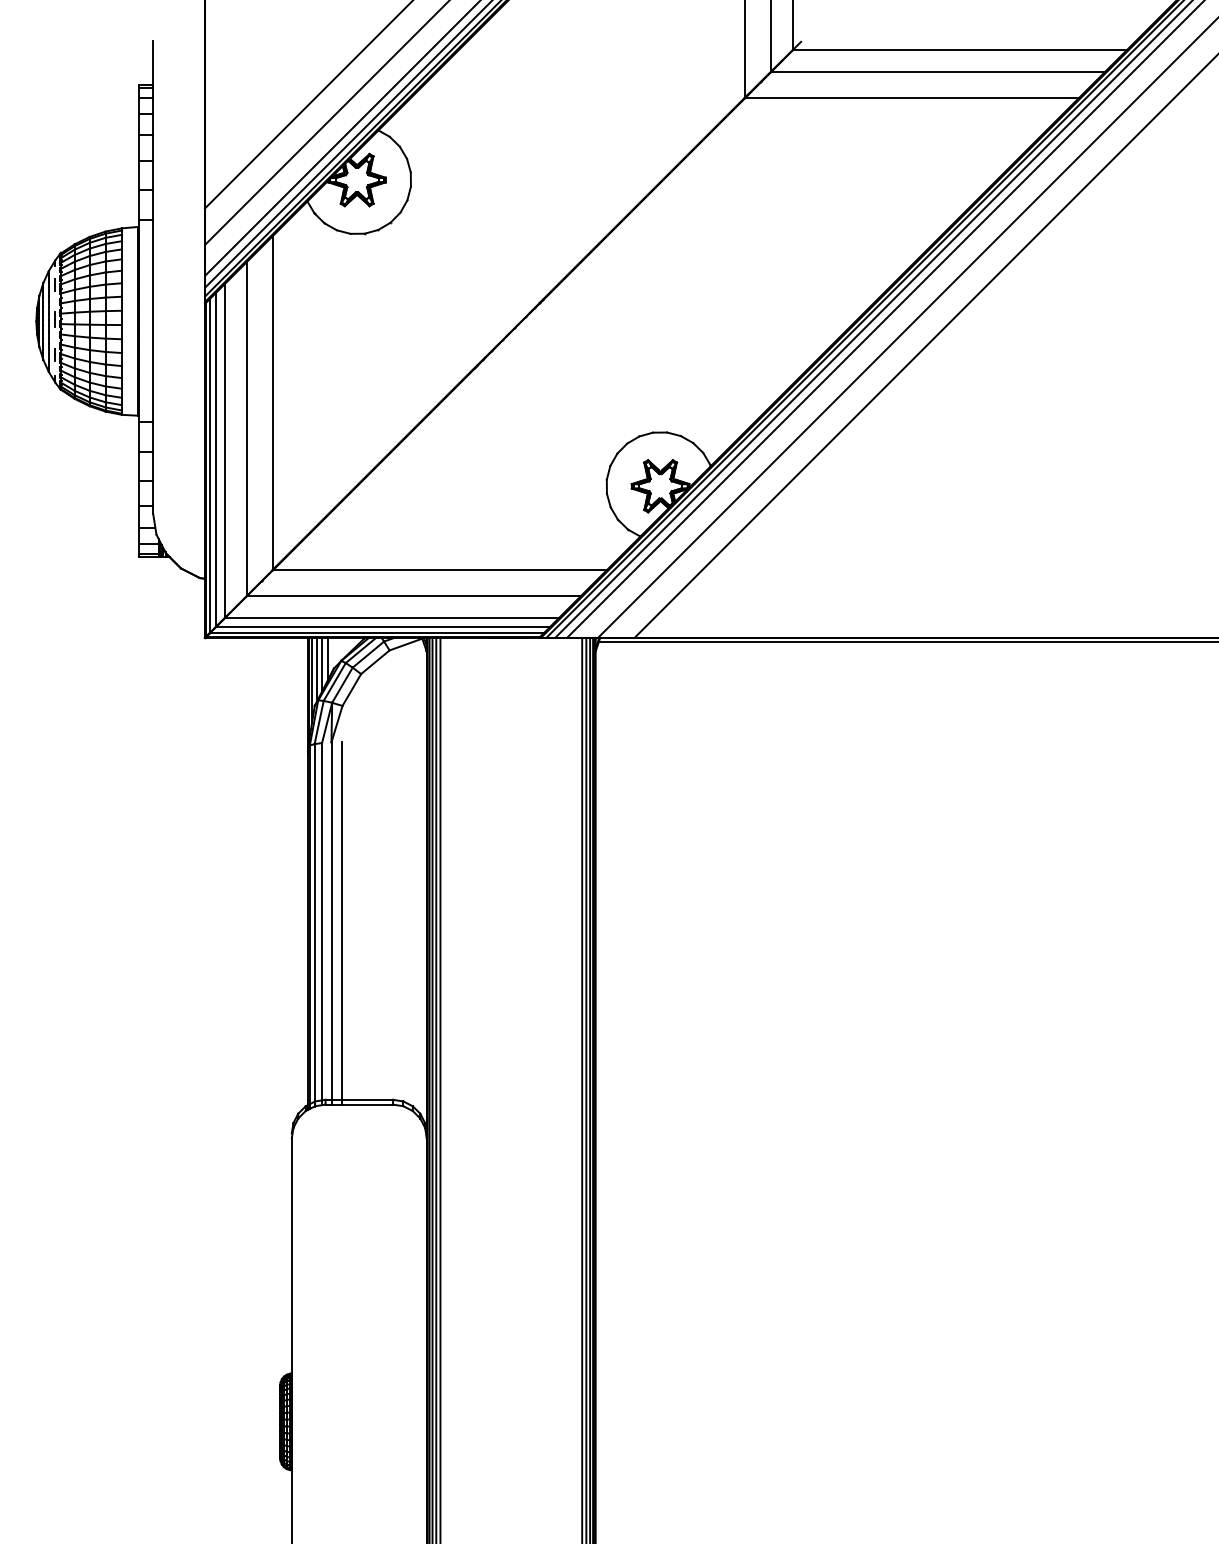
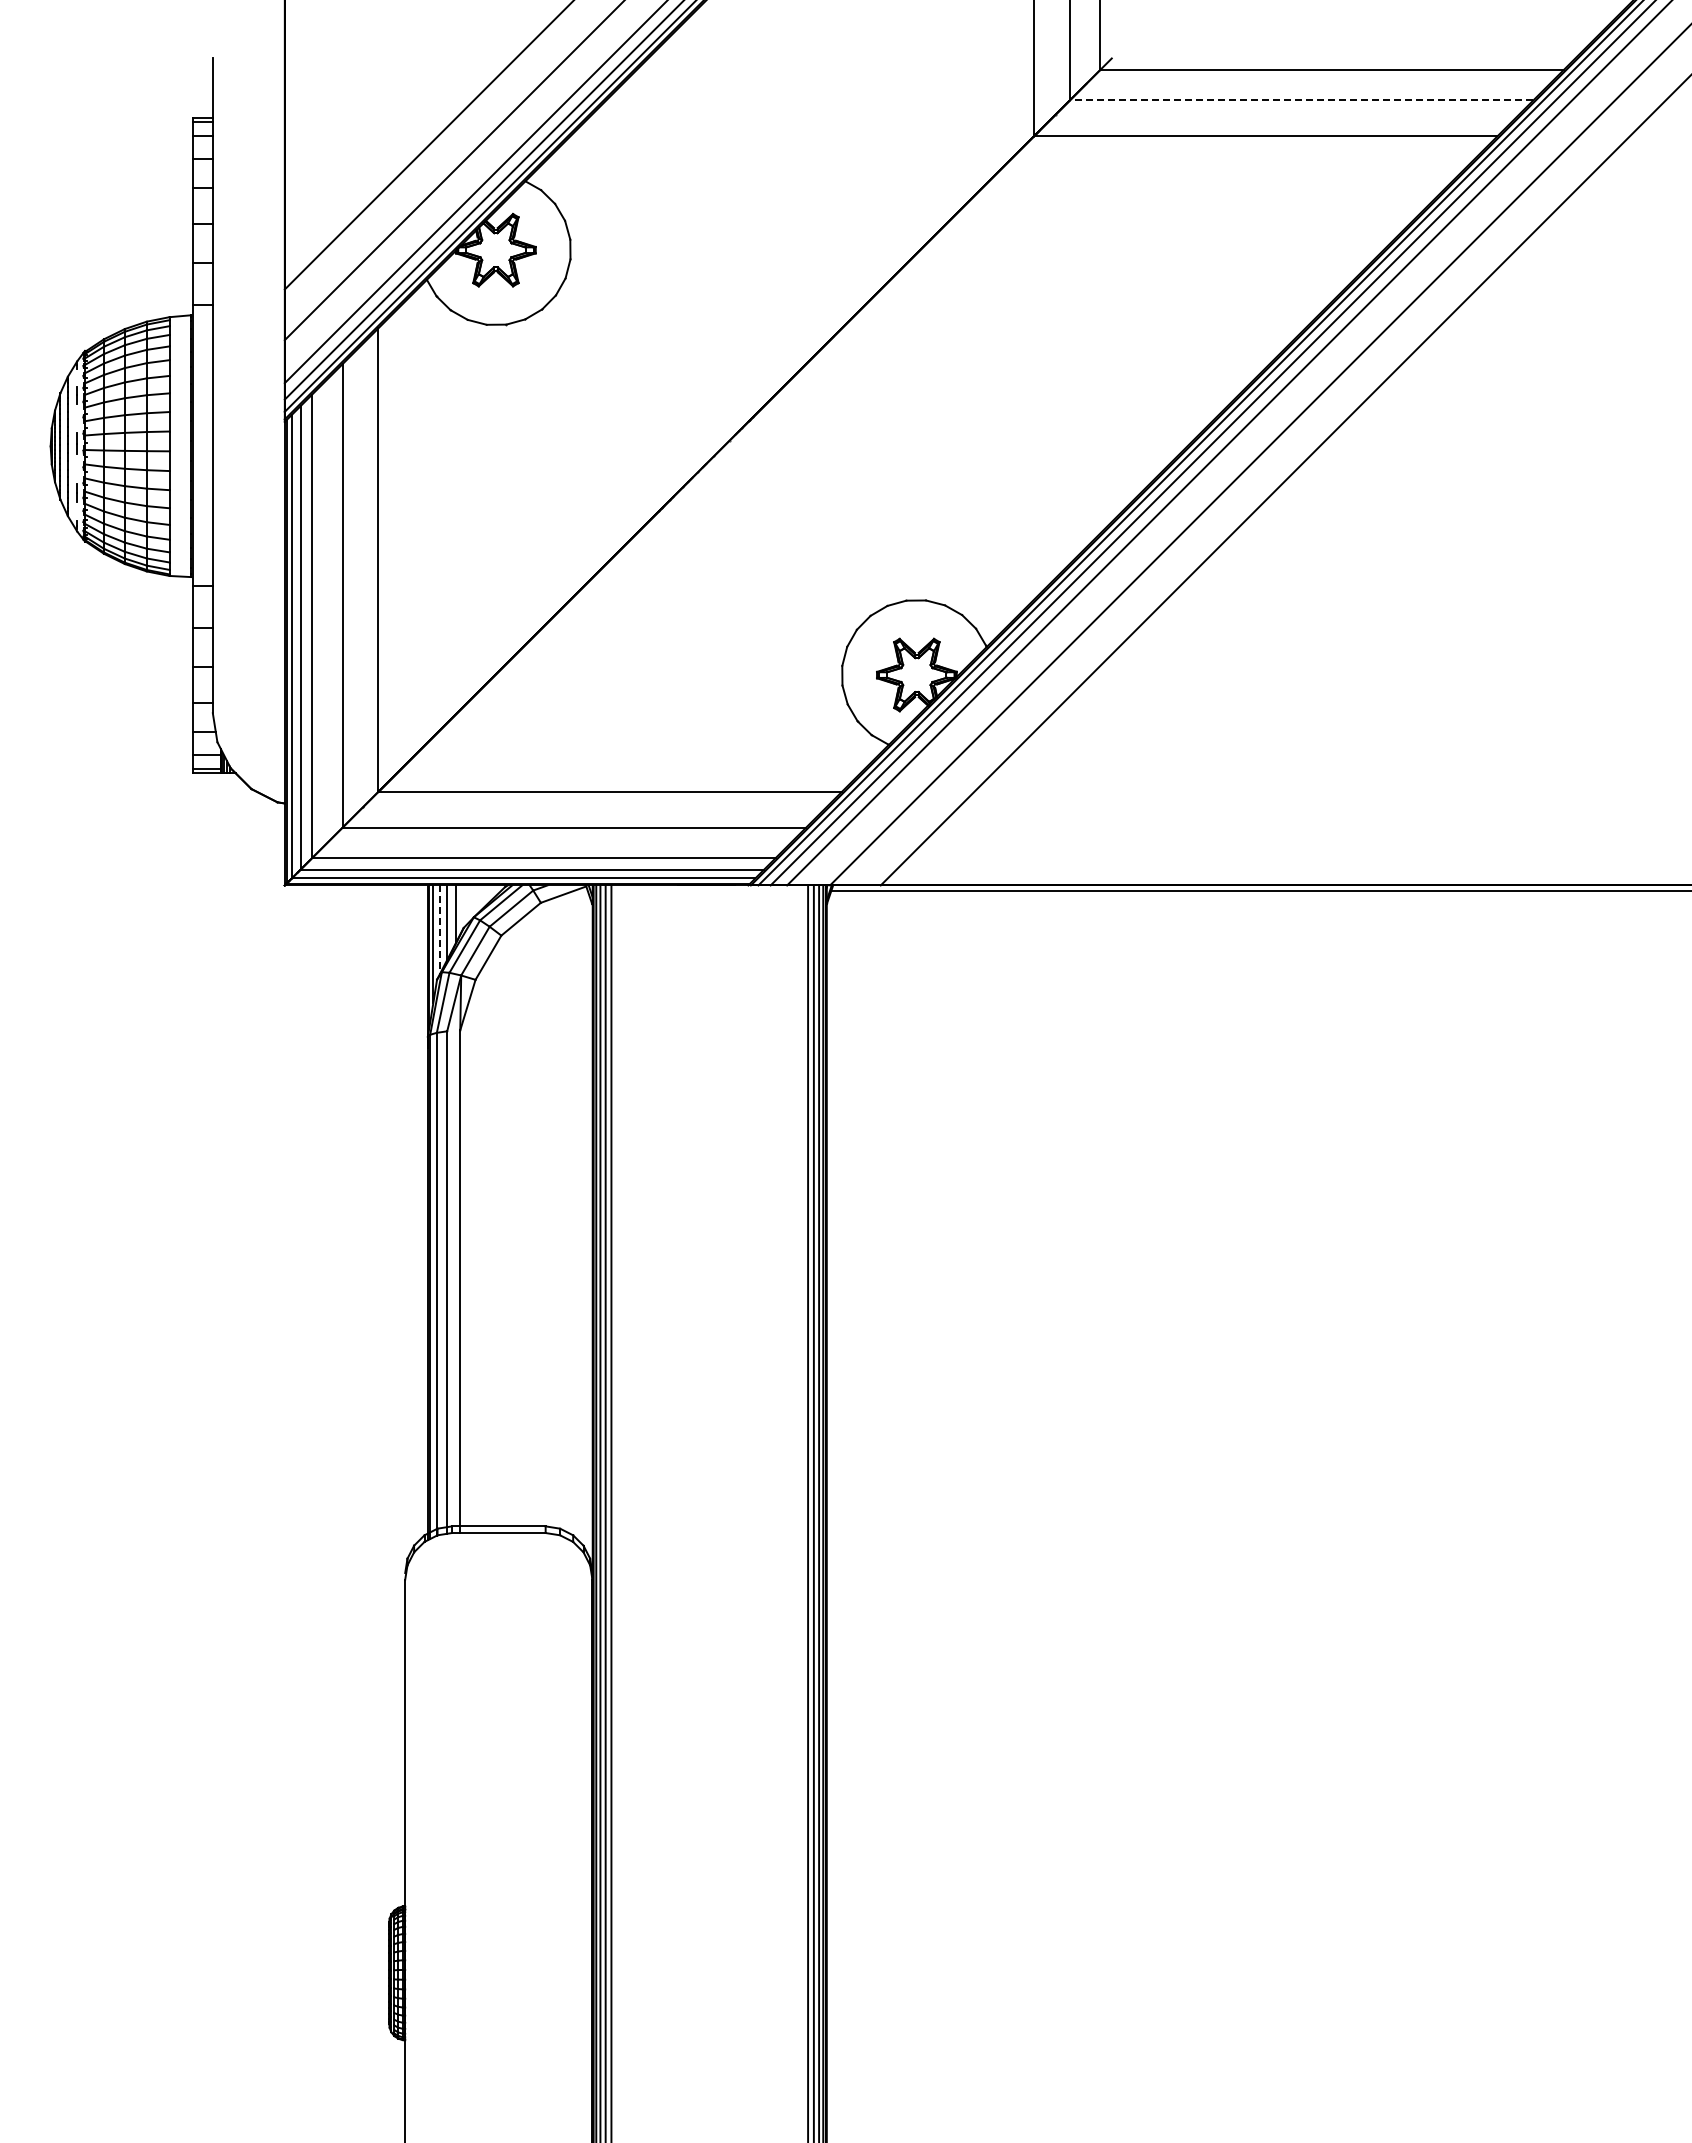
line: (937, 72) -> (1301, 100), solid -> dashed
line: (316, 670) -> (439, 930), solid -> dashed
line: (341, 923) -> (474, 1281), removed

